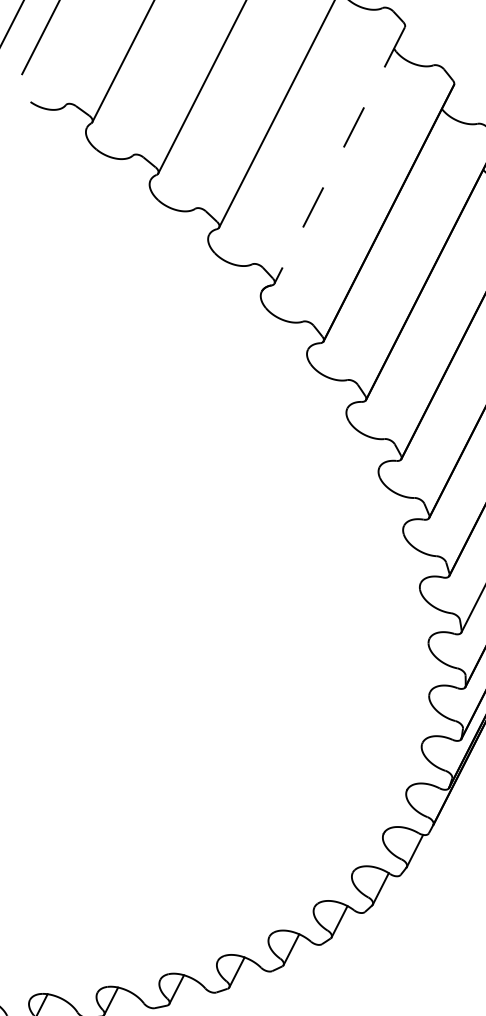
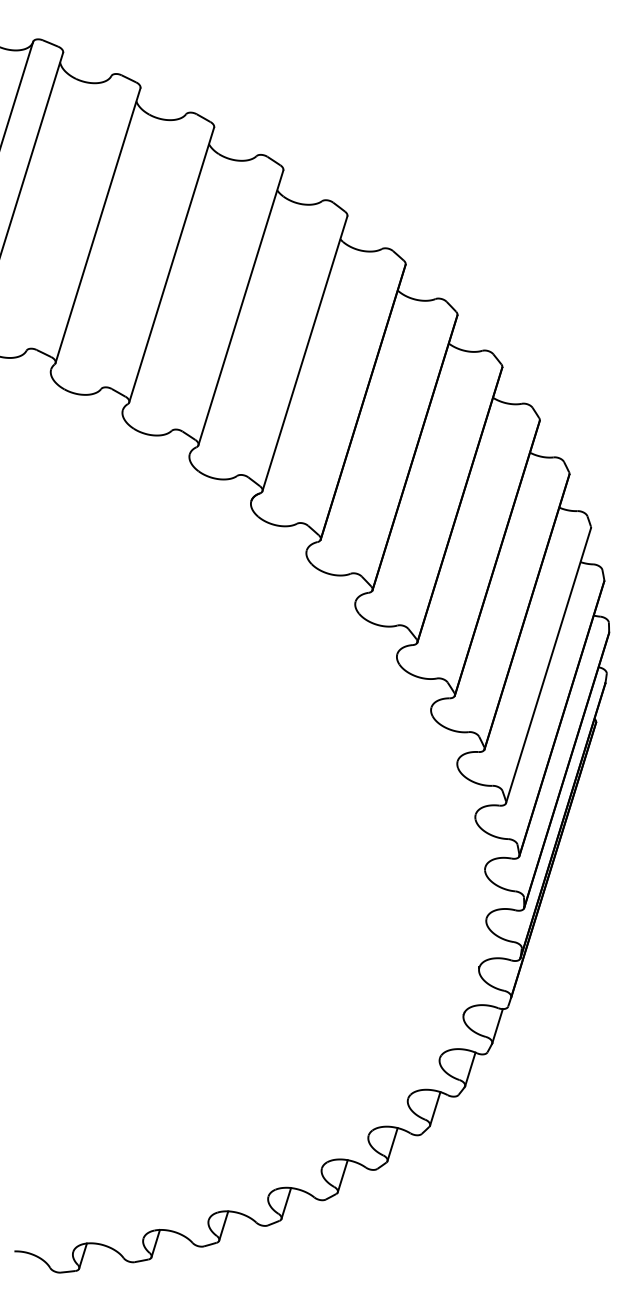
line: (339, 155) -> (304, 353), dashed -> solid

